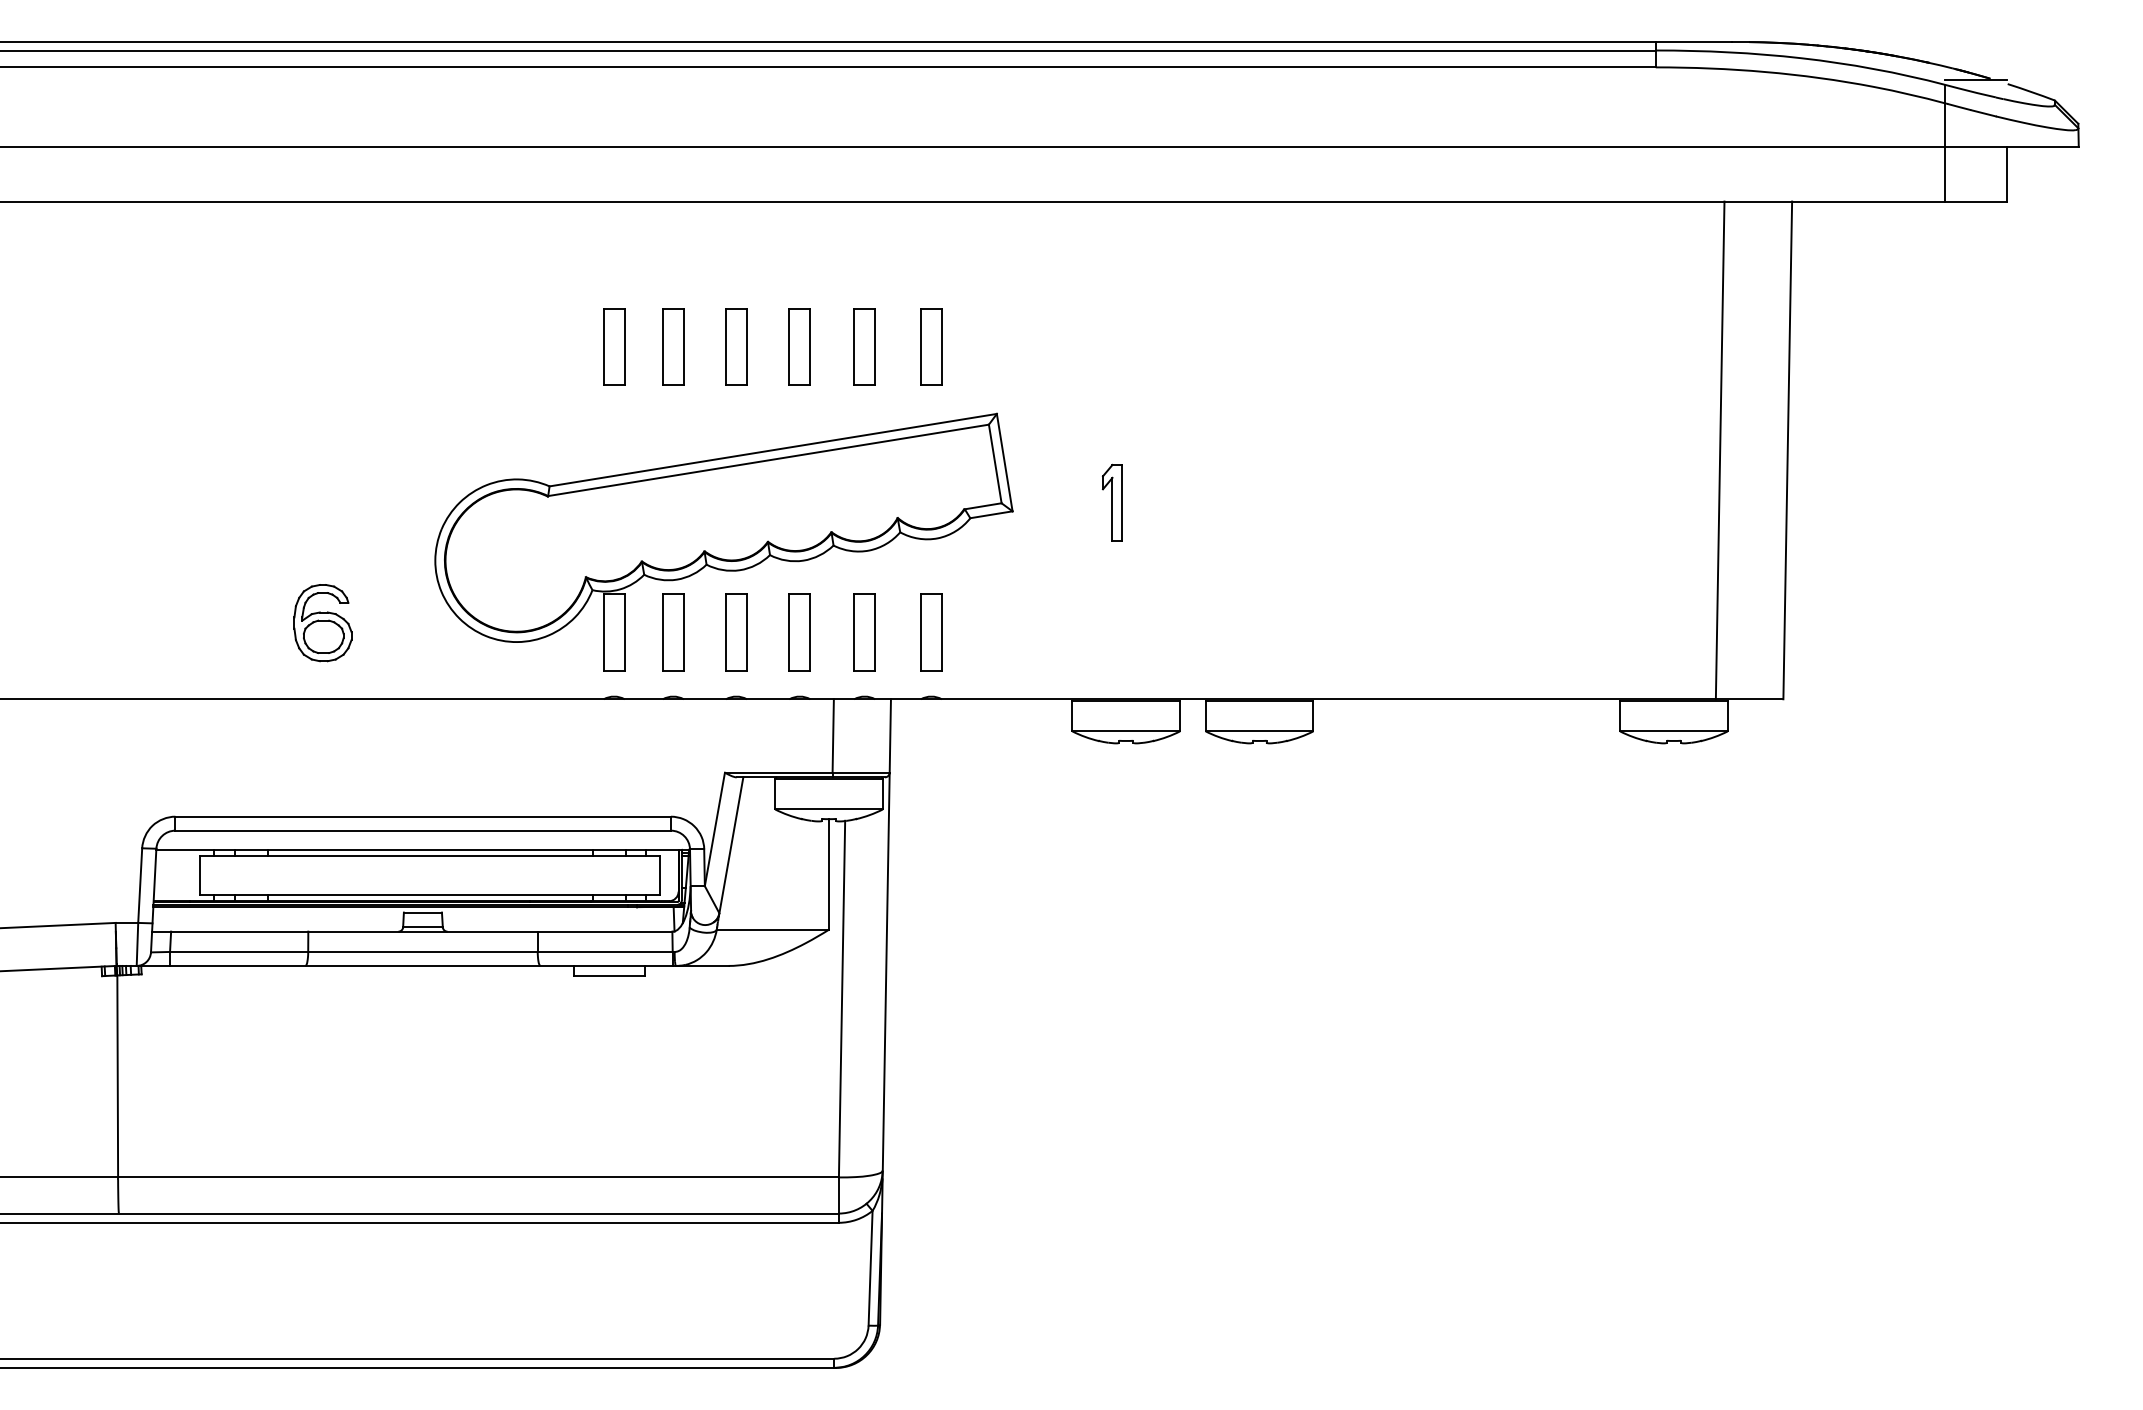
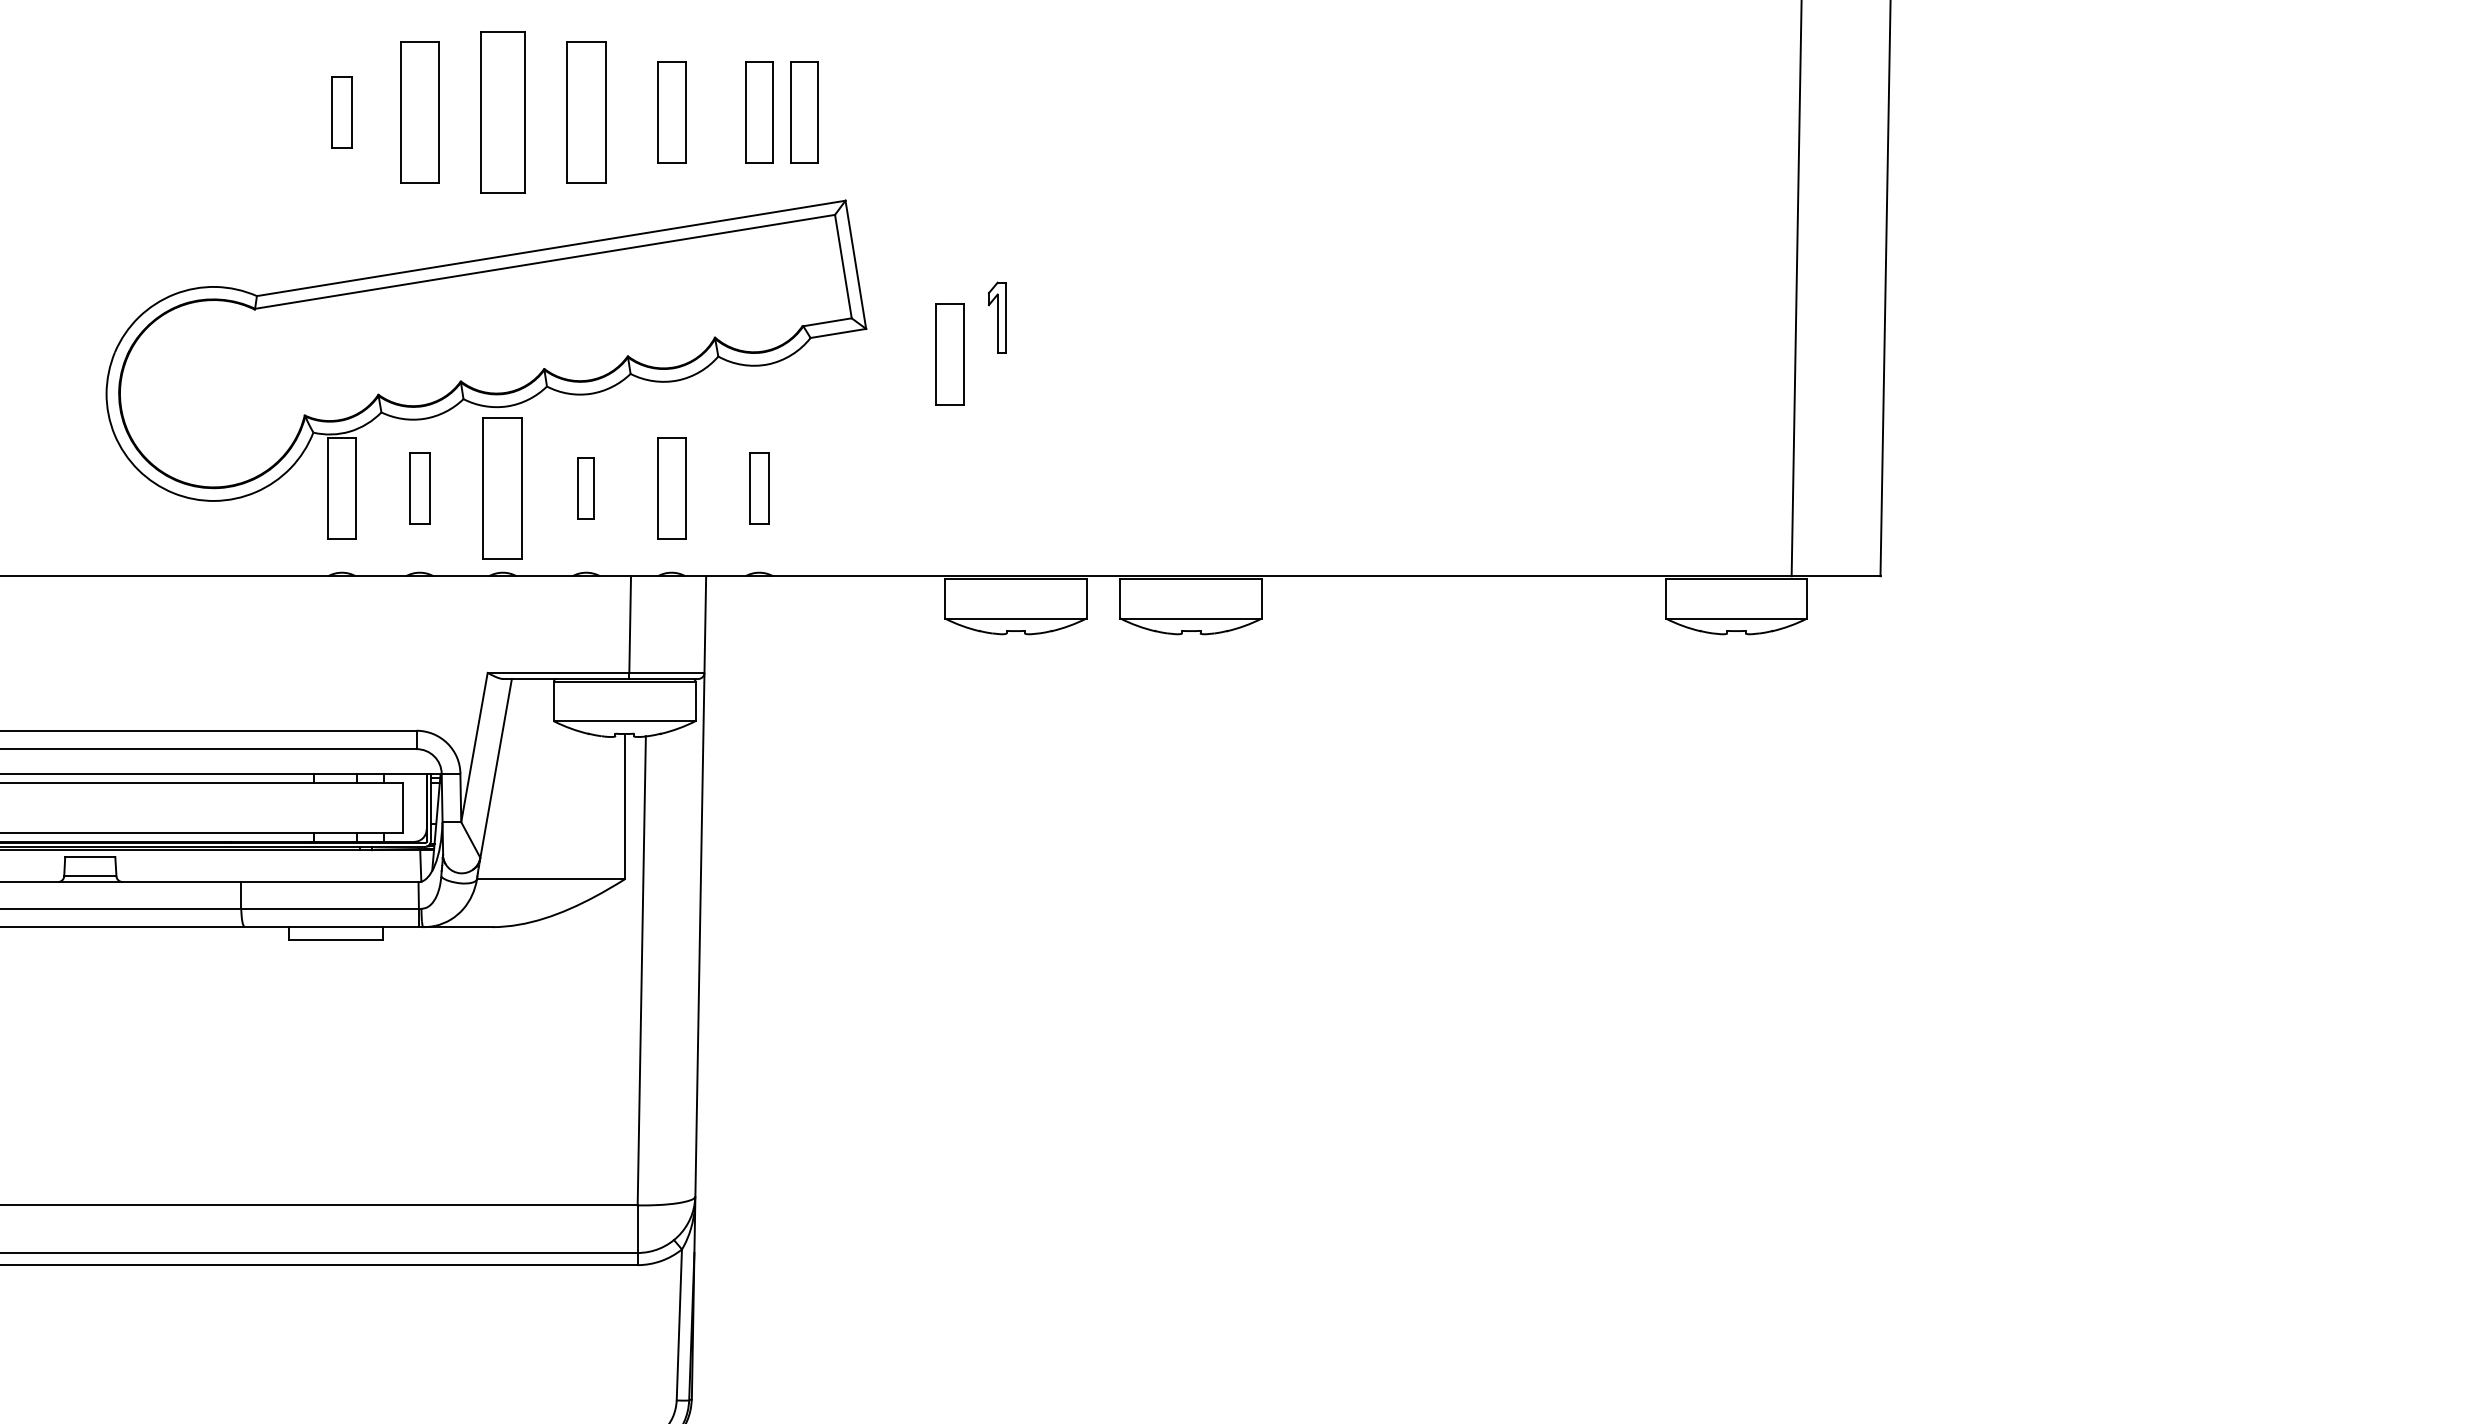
part: (614, 346) -> (342, 112), size x0.7
part: (673, 346) -> (419, 112), size x1.4
part: (736, 346) -> (502, 112), size x1.6
part: (799, 346) -> (585, 112), size x1.4
part: (965, 346) -> (804, 112), added
part: (1112, 502) -> (997, 317), size x0.7
part: (1076, 530) -> (950, 354), added
part: (673, 632) -> (419, 488), size x0.7
part: (736, 632) -> (502, 488), size x1.4
part: (799, 632) -> (585, 488), size x0.6
part: (931, 632) -> (759, 488), size x0.7

